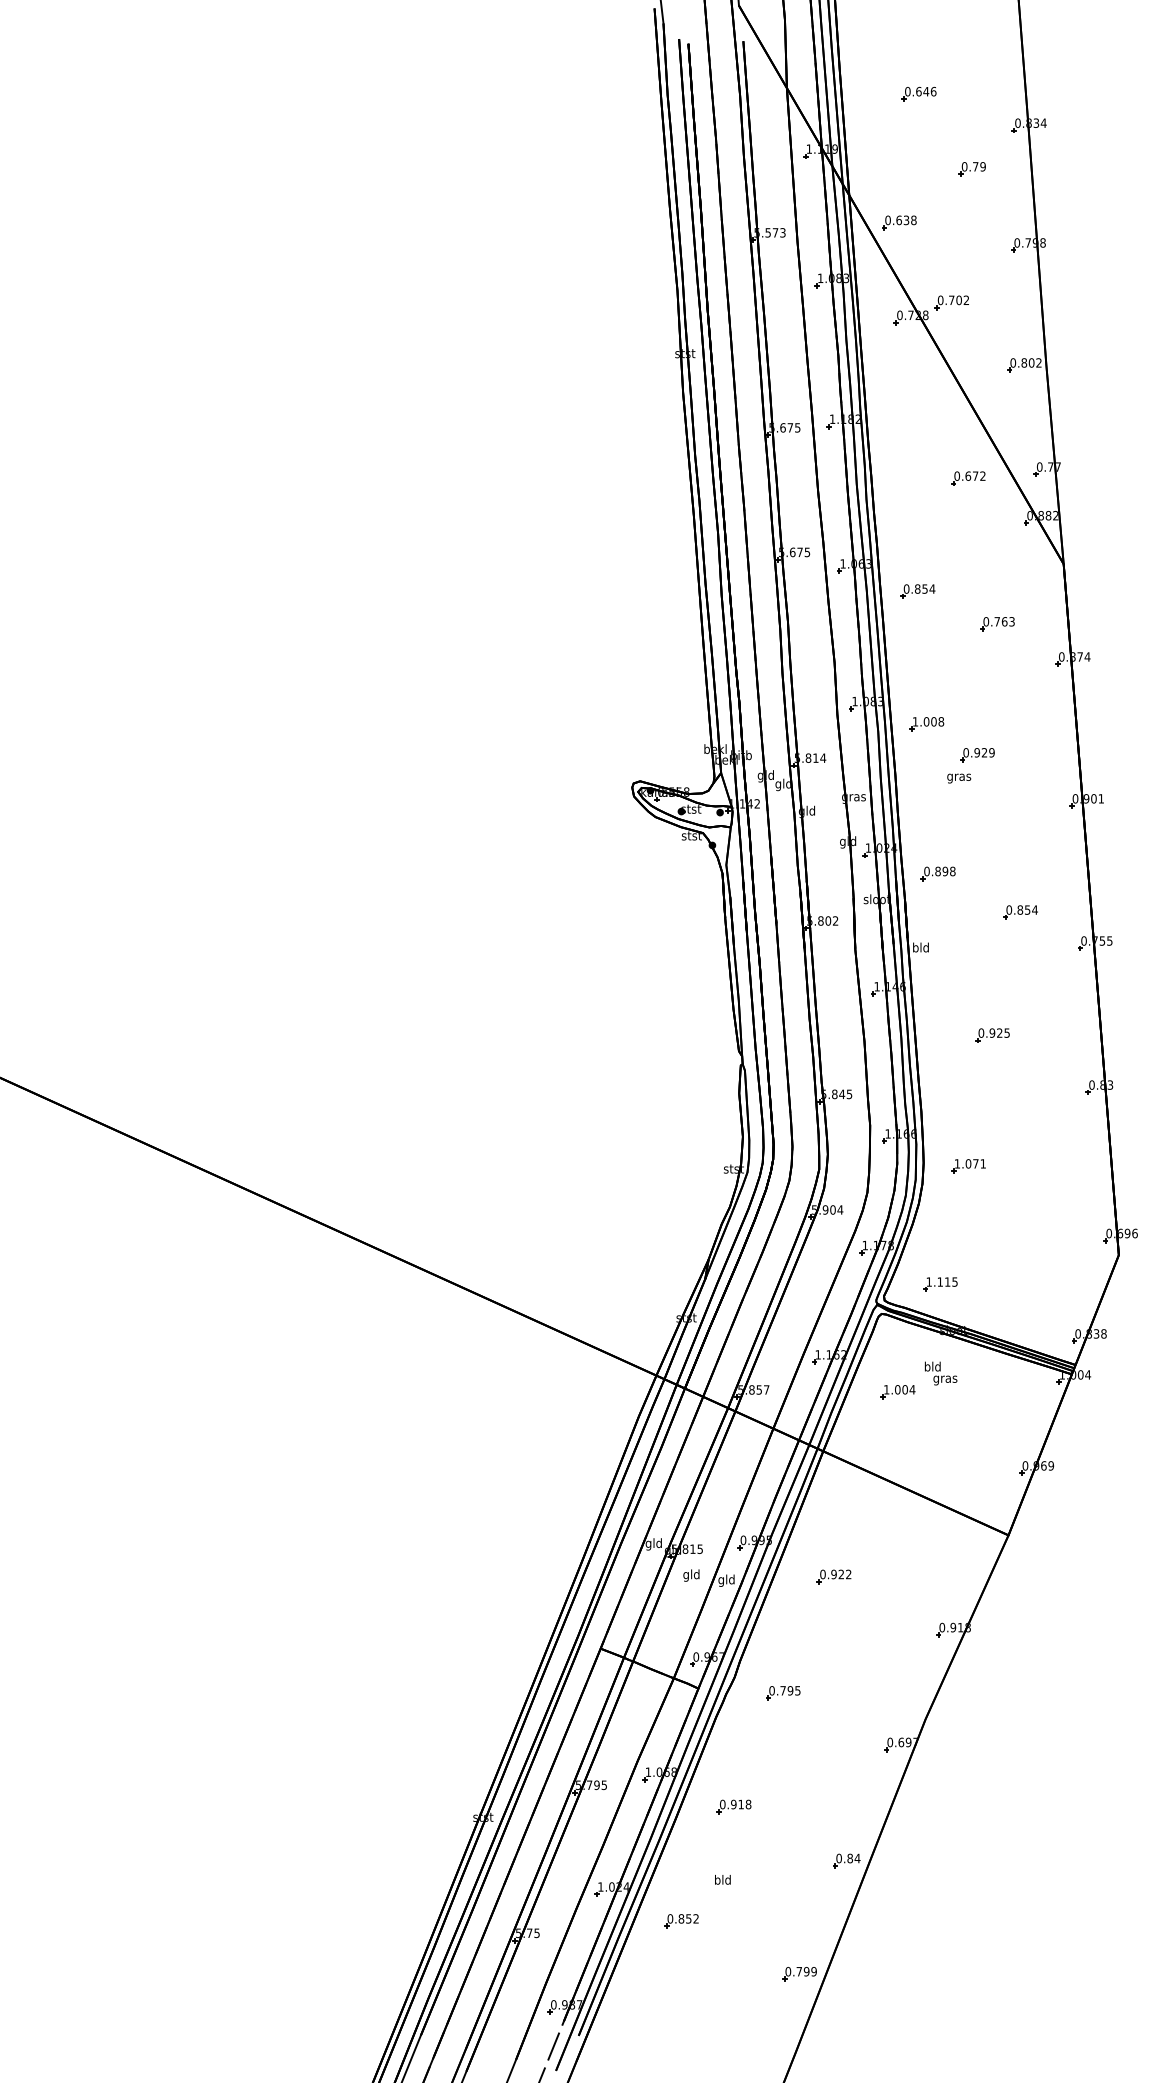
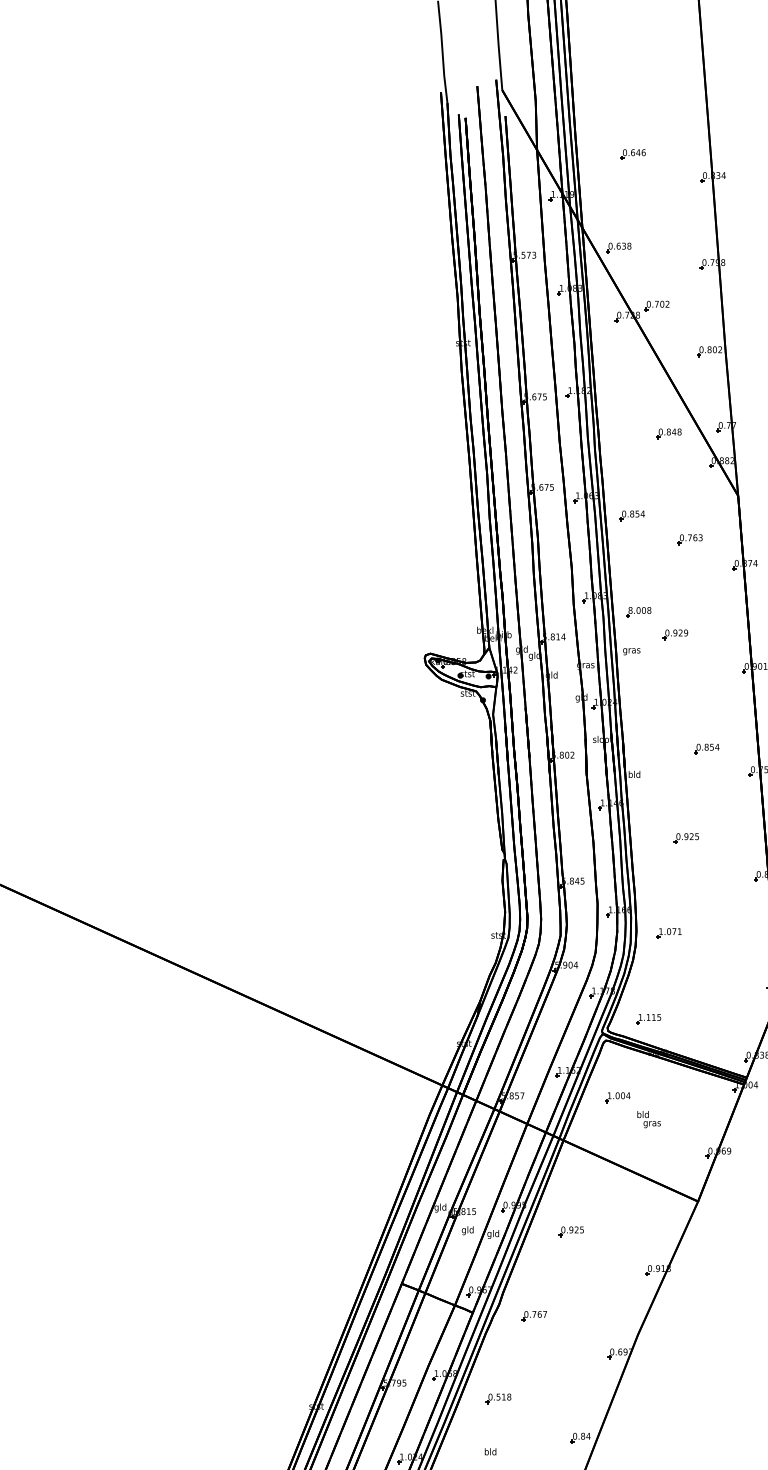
part: (971, 169) -> (671, 209), removed
text: (975, 475) -> (674, 431), 0.672 -> 0.848
text: (915, 721) -> (630, 610), 1.008 -> 8.008
text: (959, 778) -> (631, 651), moved
part: (937, 873) -> (646, 720), removed
text: (941, 1373) -> (649, 1119), moved
text: (848, 1574) -> (581, 1229), 0.922 -> 0.925
text: (793, 1690) -> (541, 1314), 0.795 -> 0.767
text: (733, 1804) -> (498, 1397), 0.918 -> 0.518

